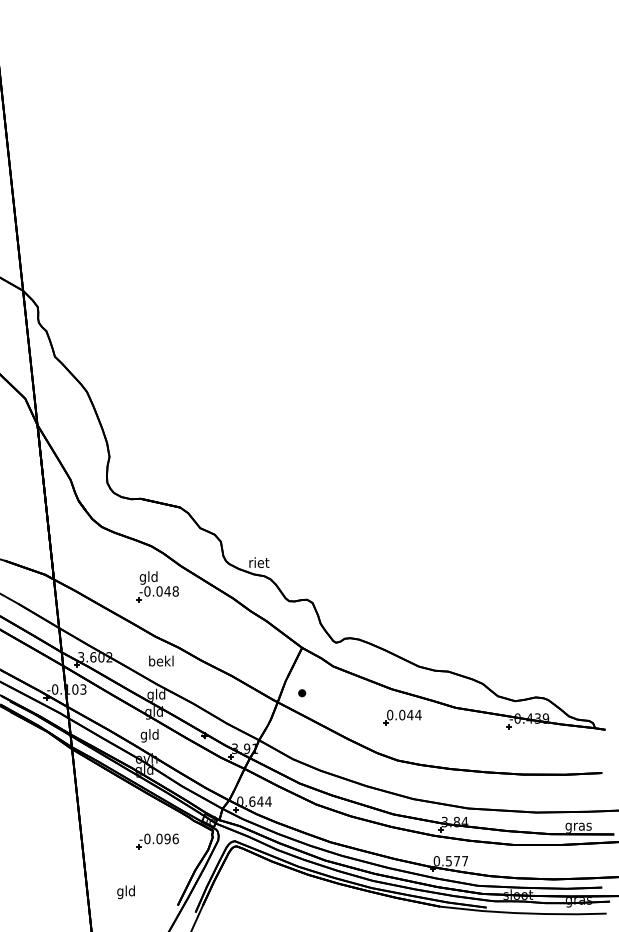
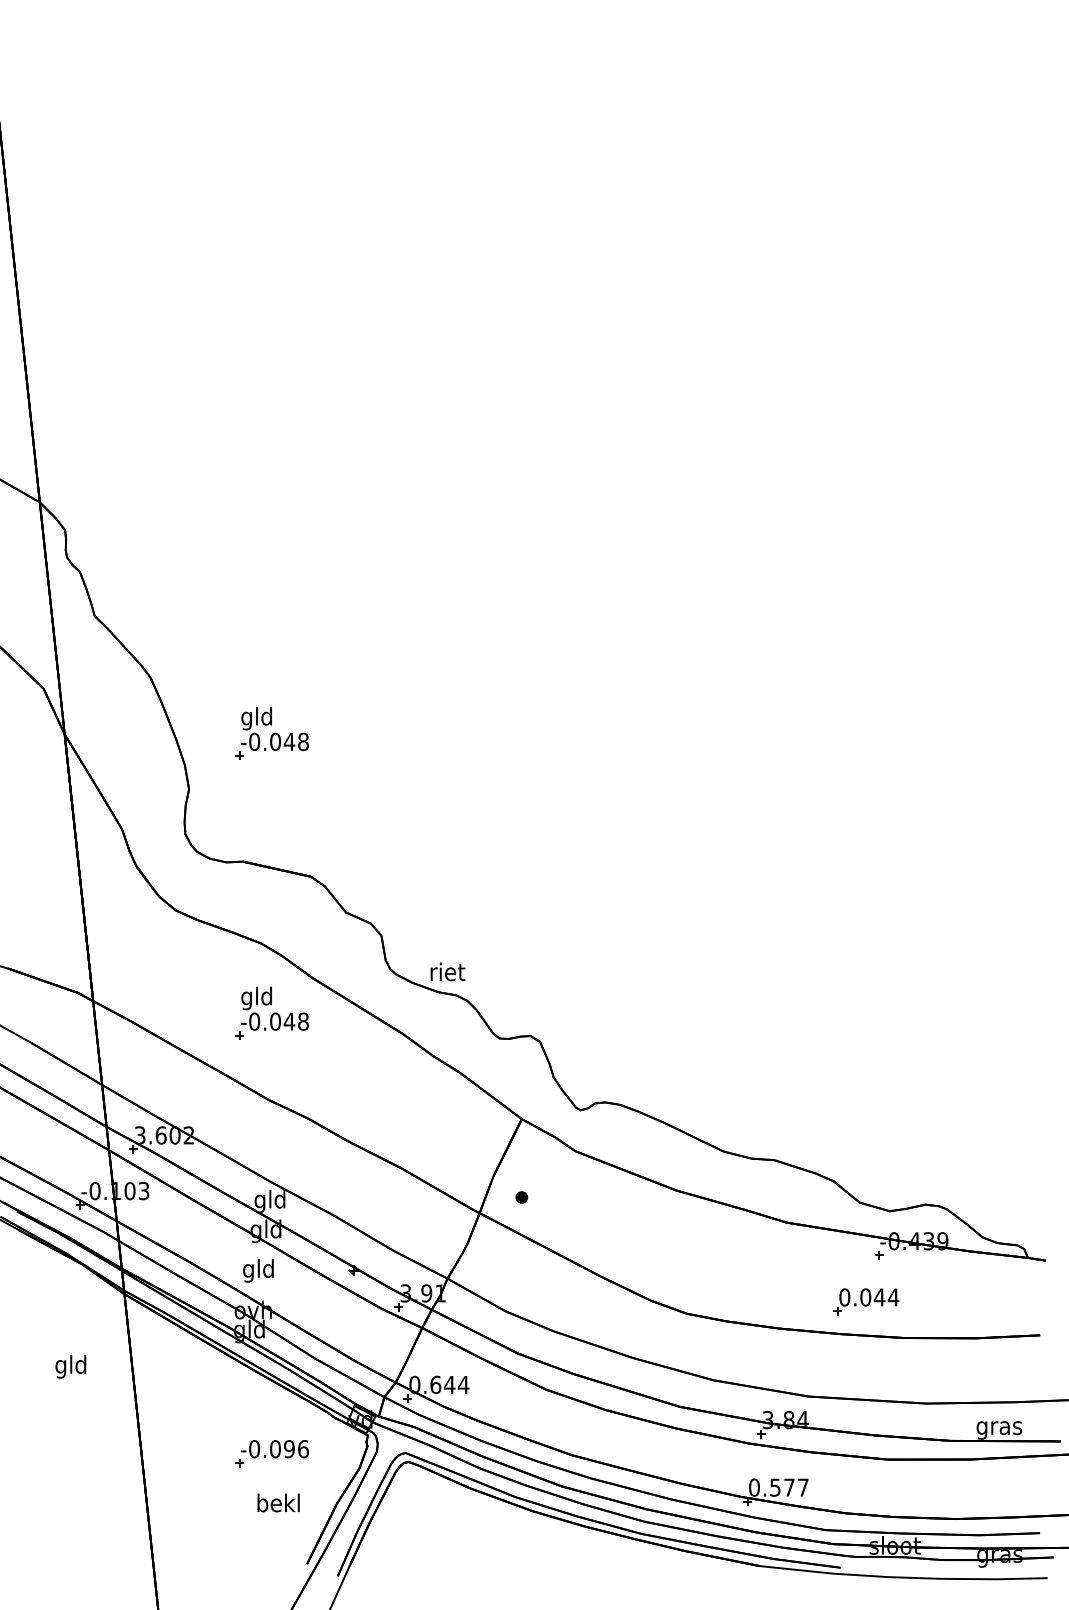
part: (157, 424) -> (271, 733), added
text: (161, 660) -> (278, 1501), moved
part: (402, 717) -> (866, 1301), moved
text: (125, 892) -> (69, 1367), moved

